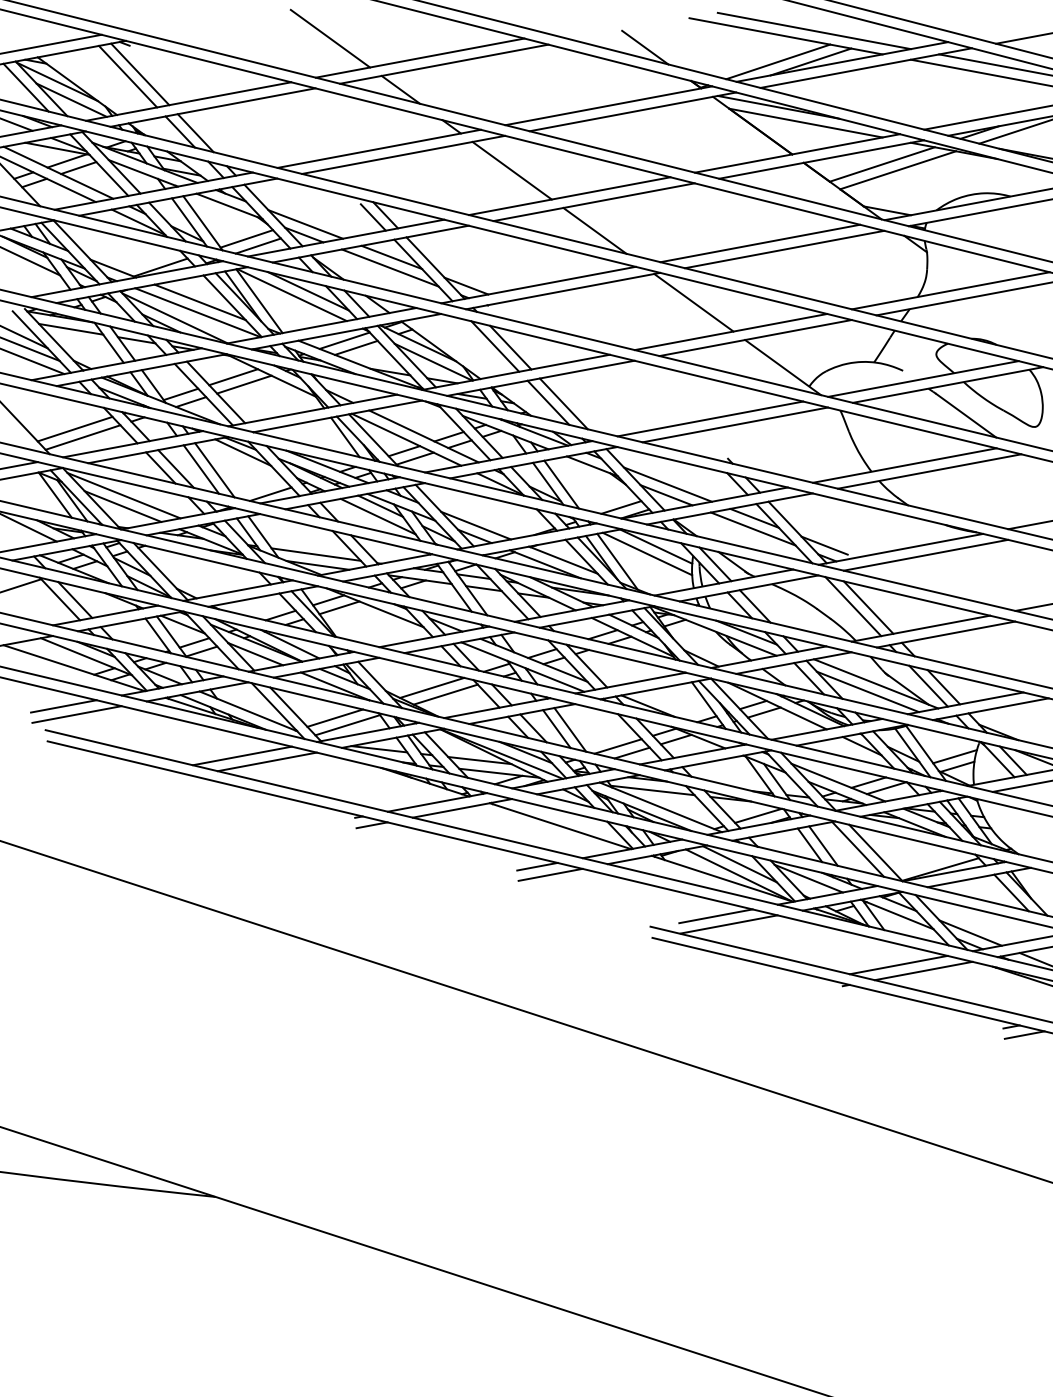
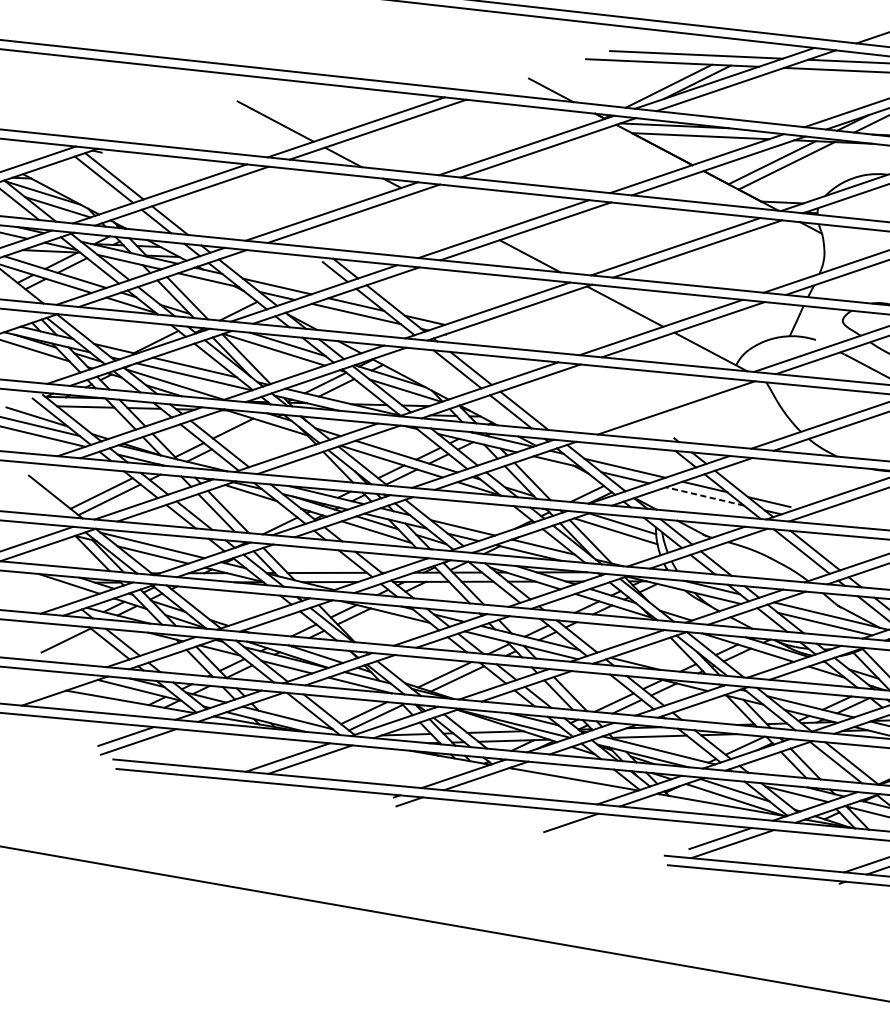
line: (511, 170) -> (449, 213), removed
line: (246, 238) -> (227, 306), removed
line: (244, 384) -> (243, 433), removed
line: (710, 418) -> (654, 405), removed
line: (752, 528) -> (704, 496), solid -> dashed
line: (537, 866) -> (558, 817), removed

